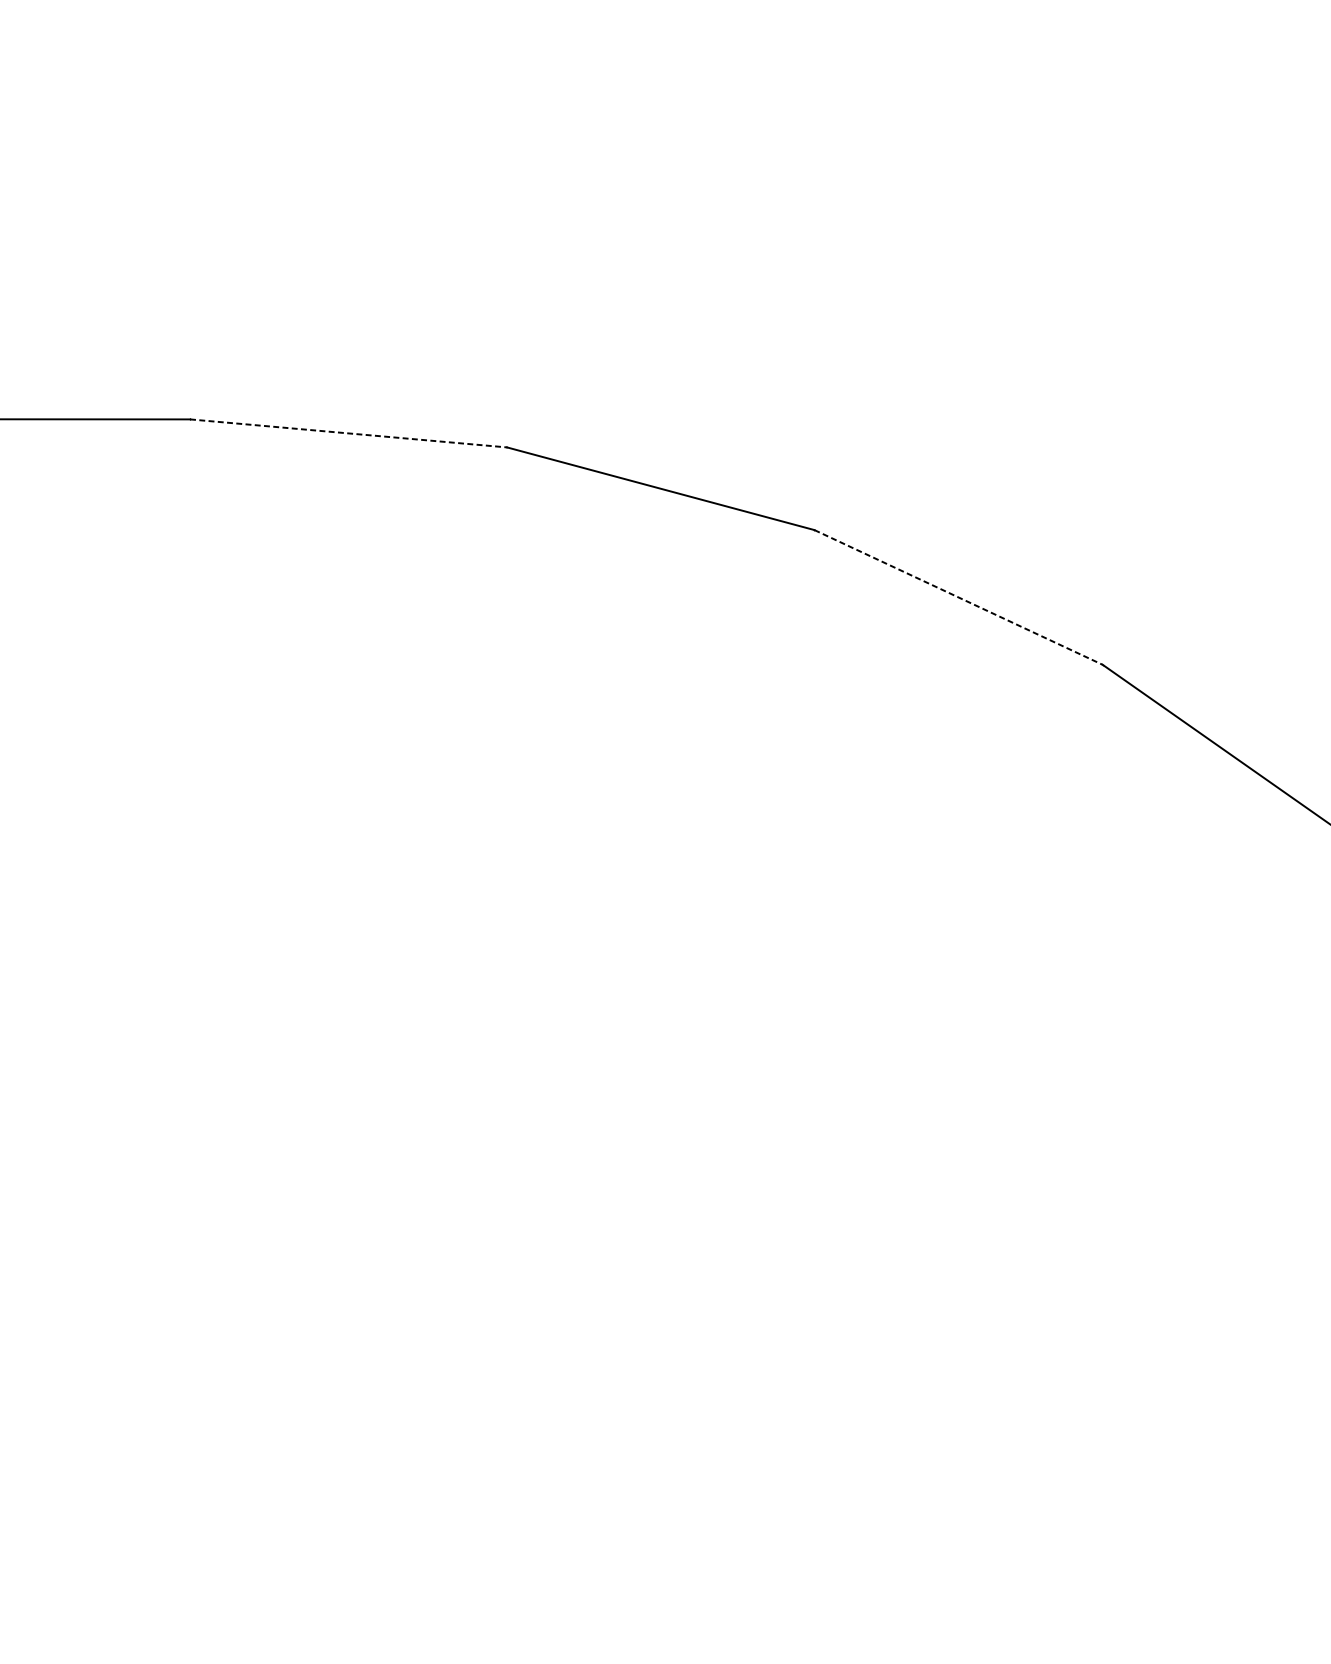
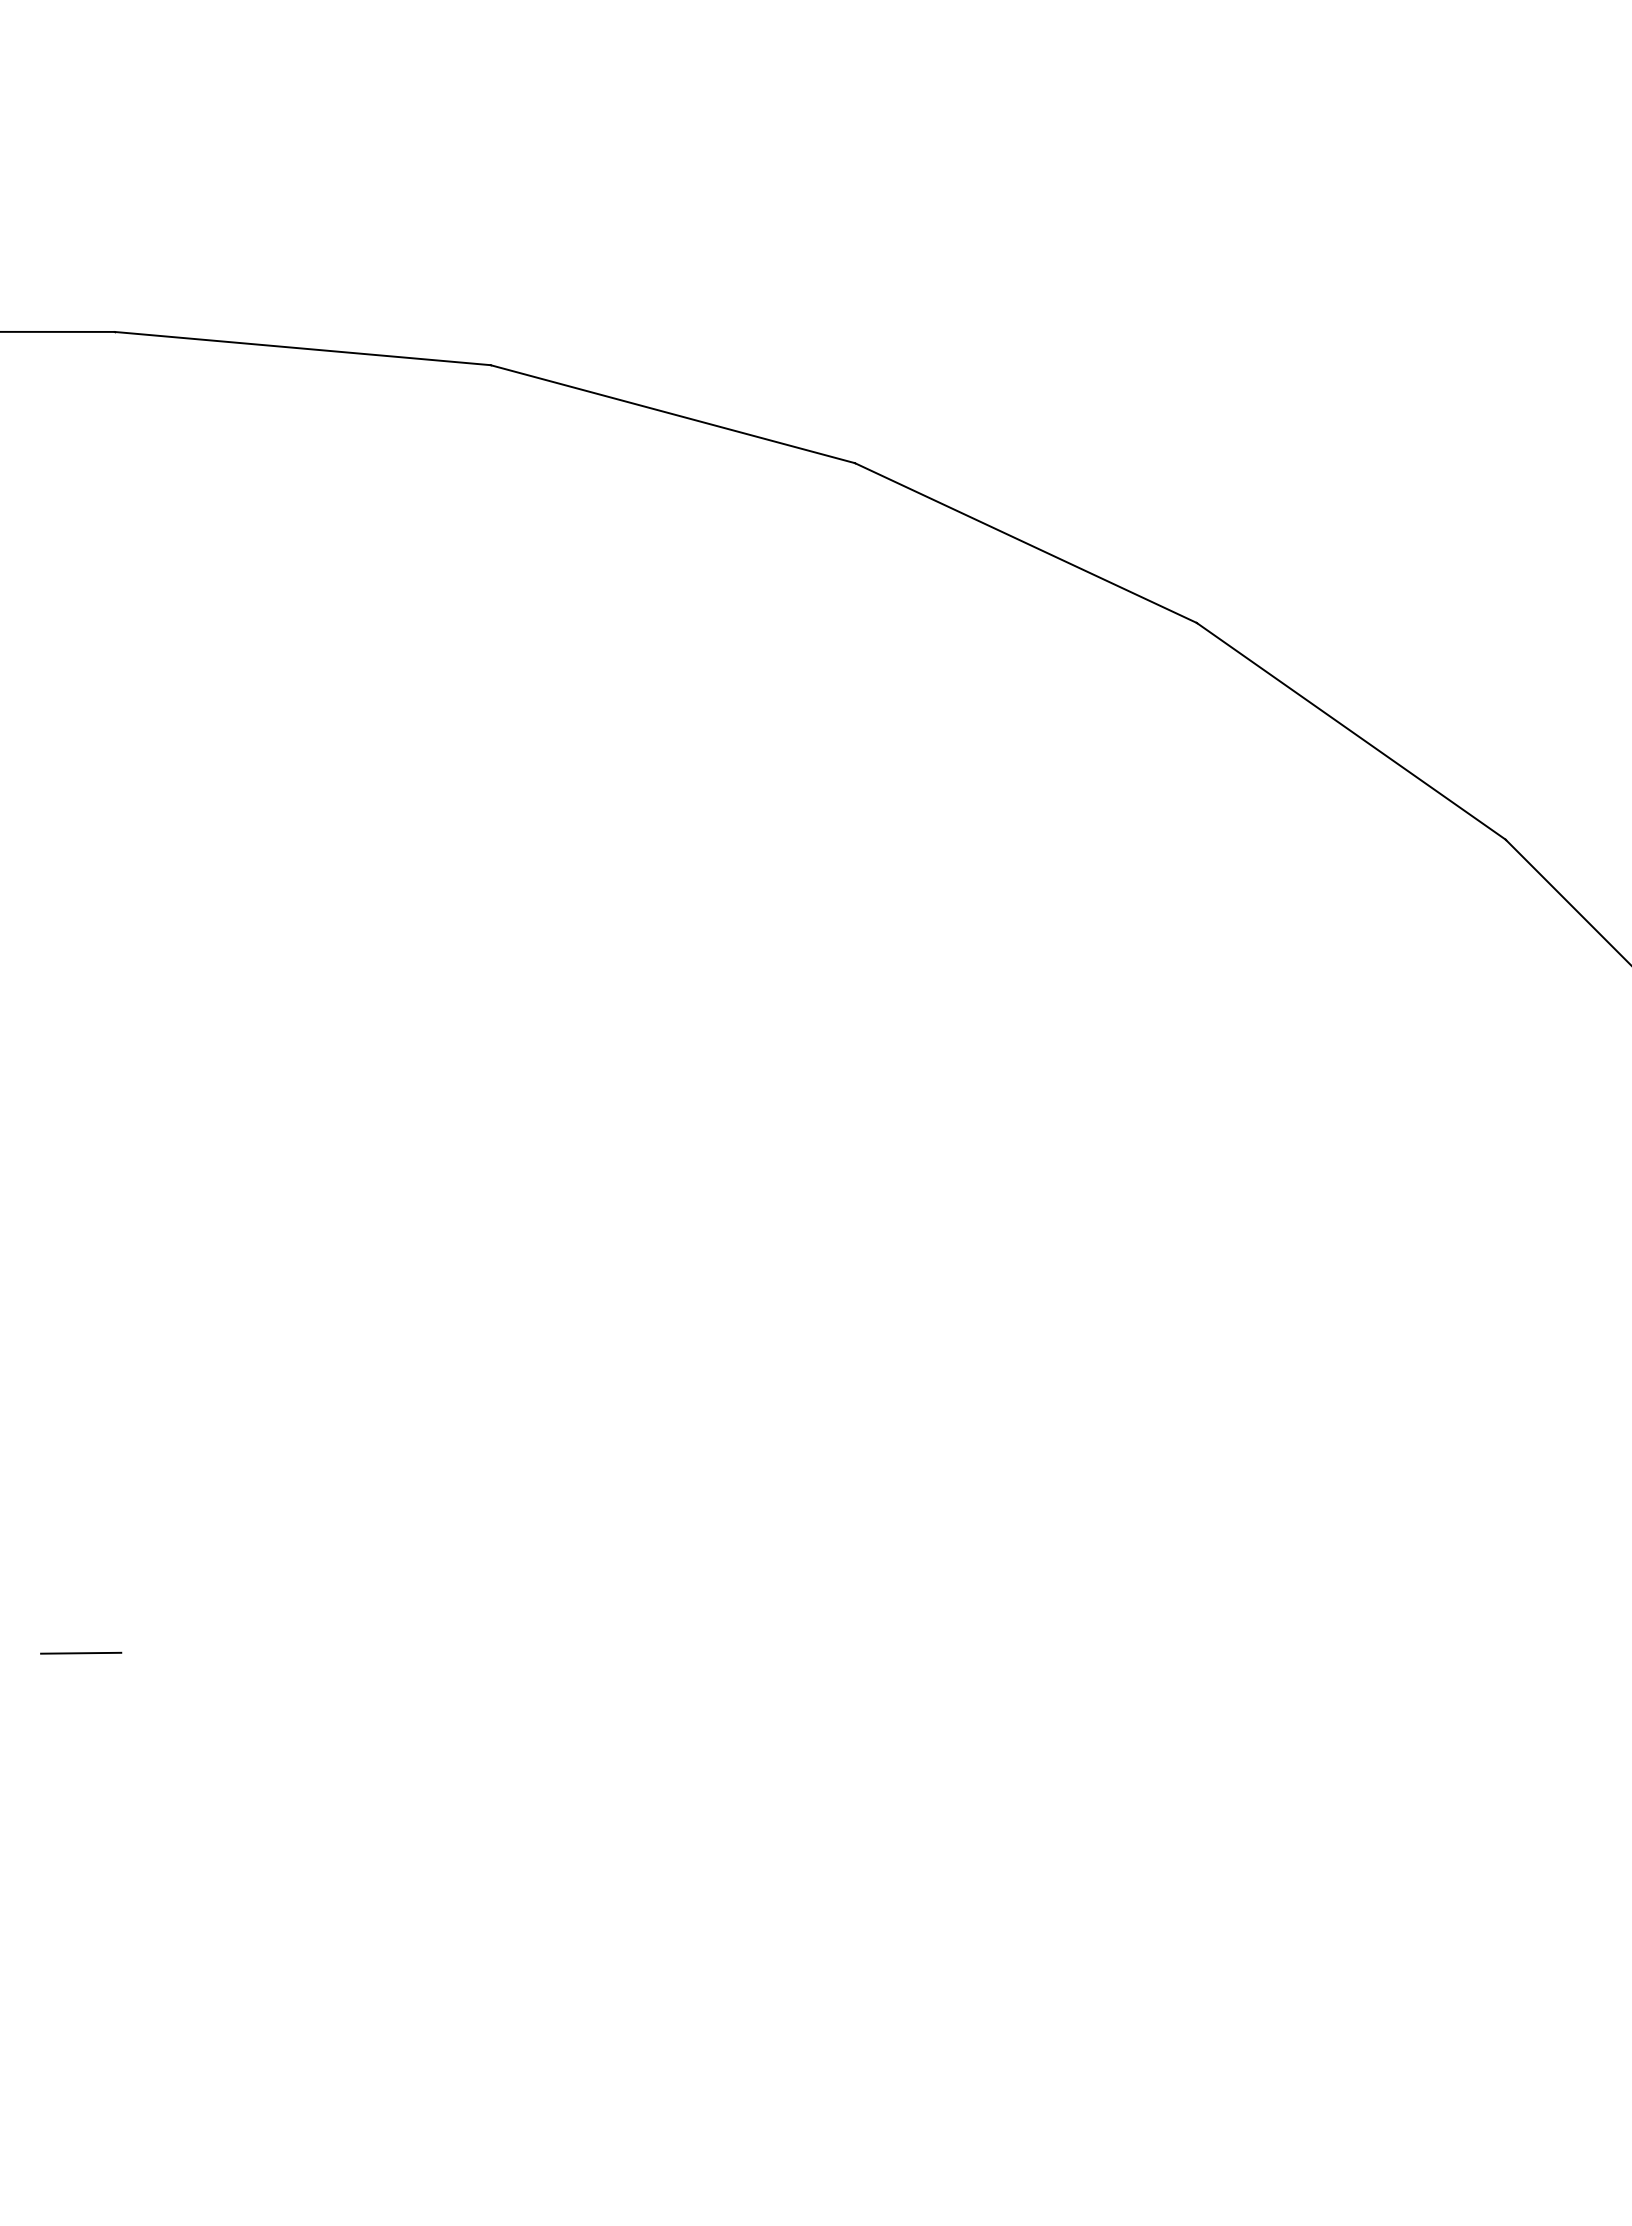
line: (348, 433) -> (302, 348), dashed -> solid
line: (958, 597) -> (1025, 543), dashed -> solid
line: (162, 1533) -> (81, 1652), added

